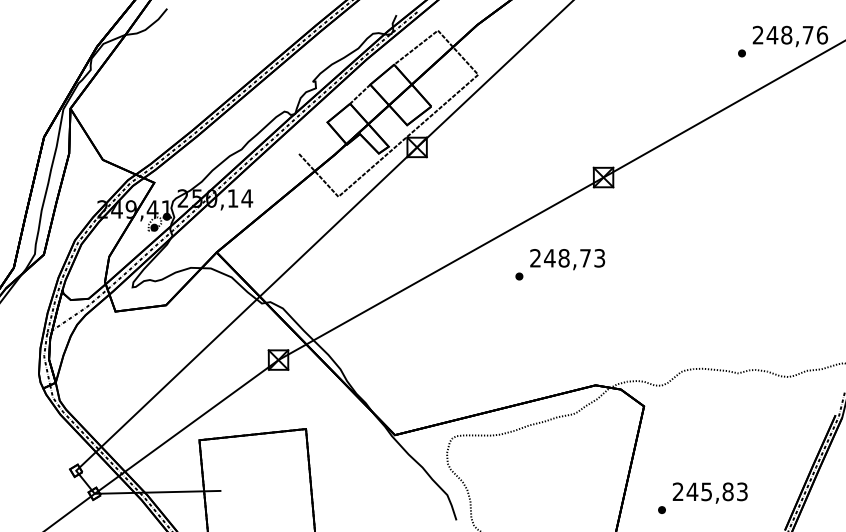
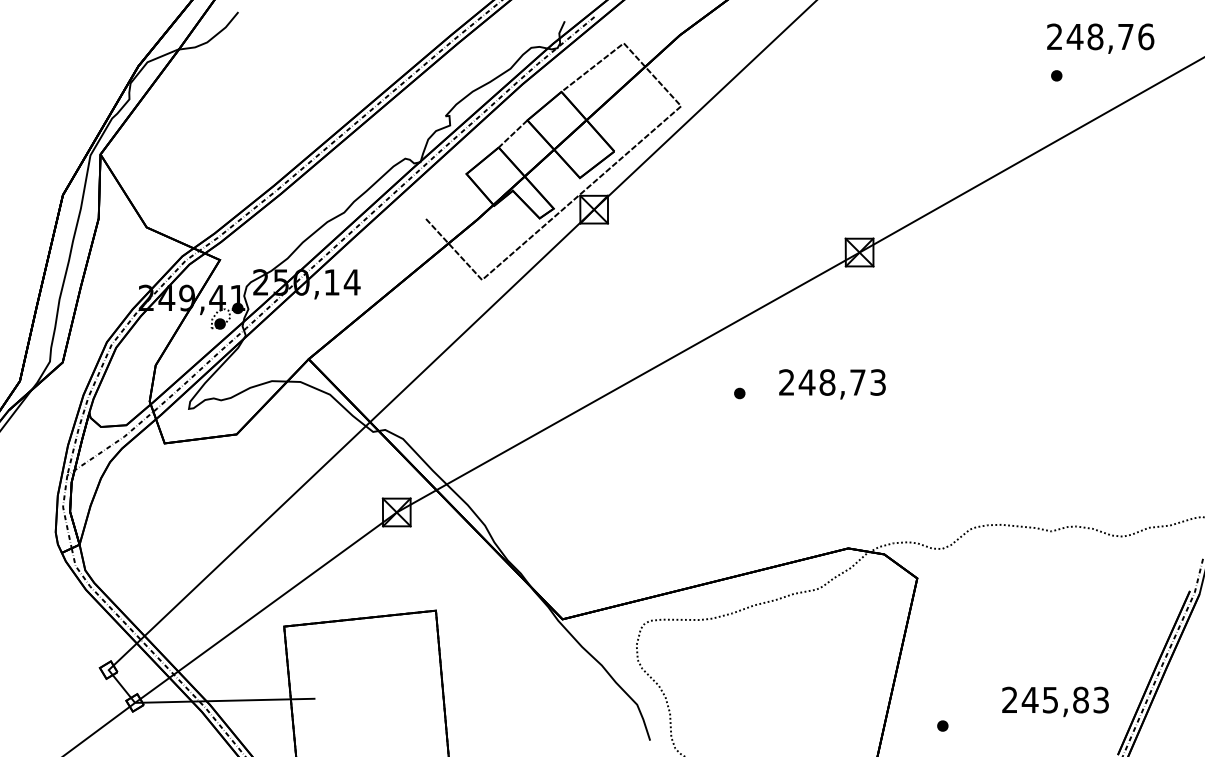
text: (790, 36) -> (1100, 38), moved
text: (567, 259) -> (832, 384), moved
text: (710, 492) -> (1055, 701), moved

